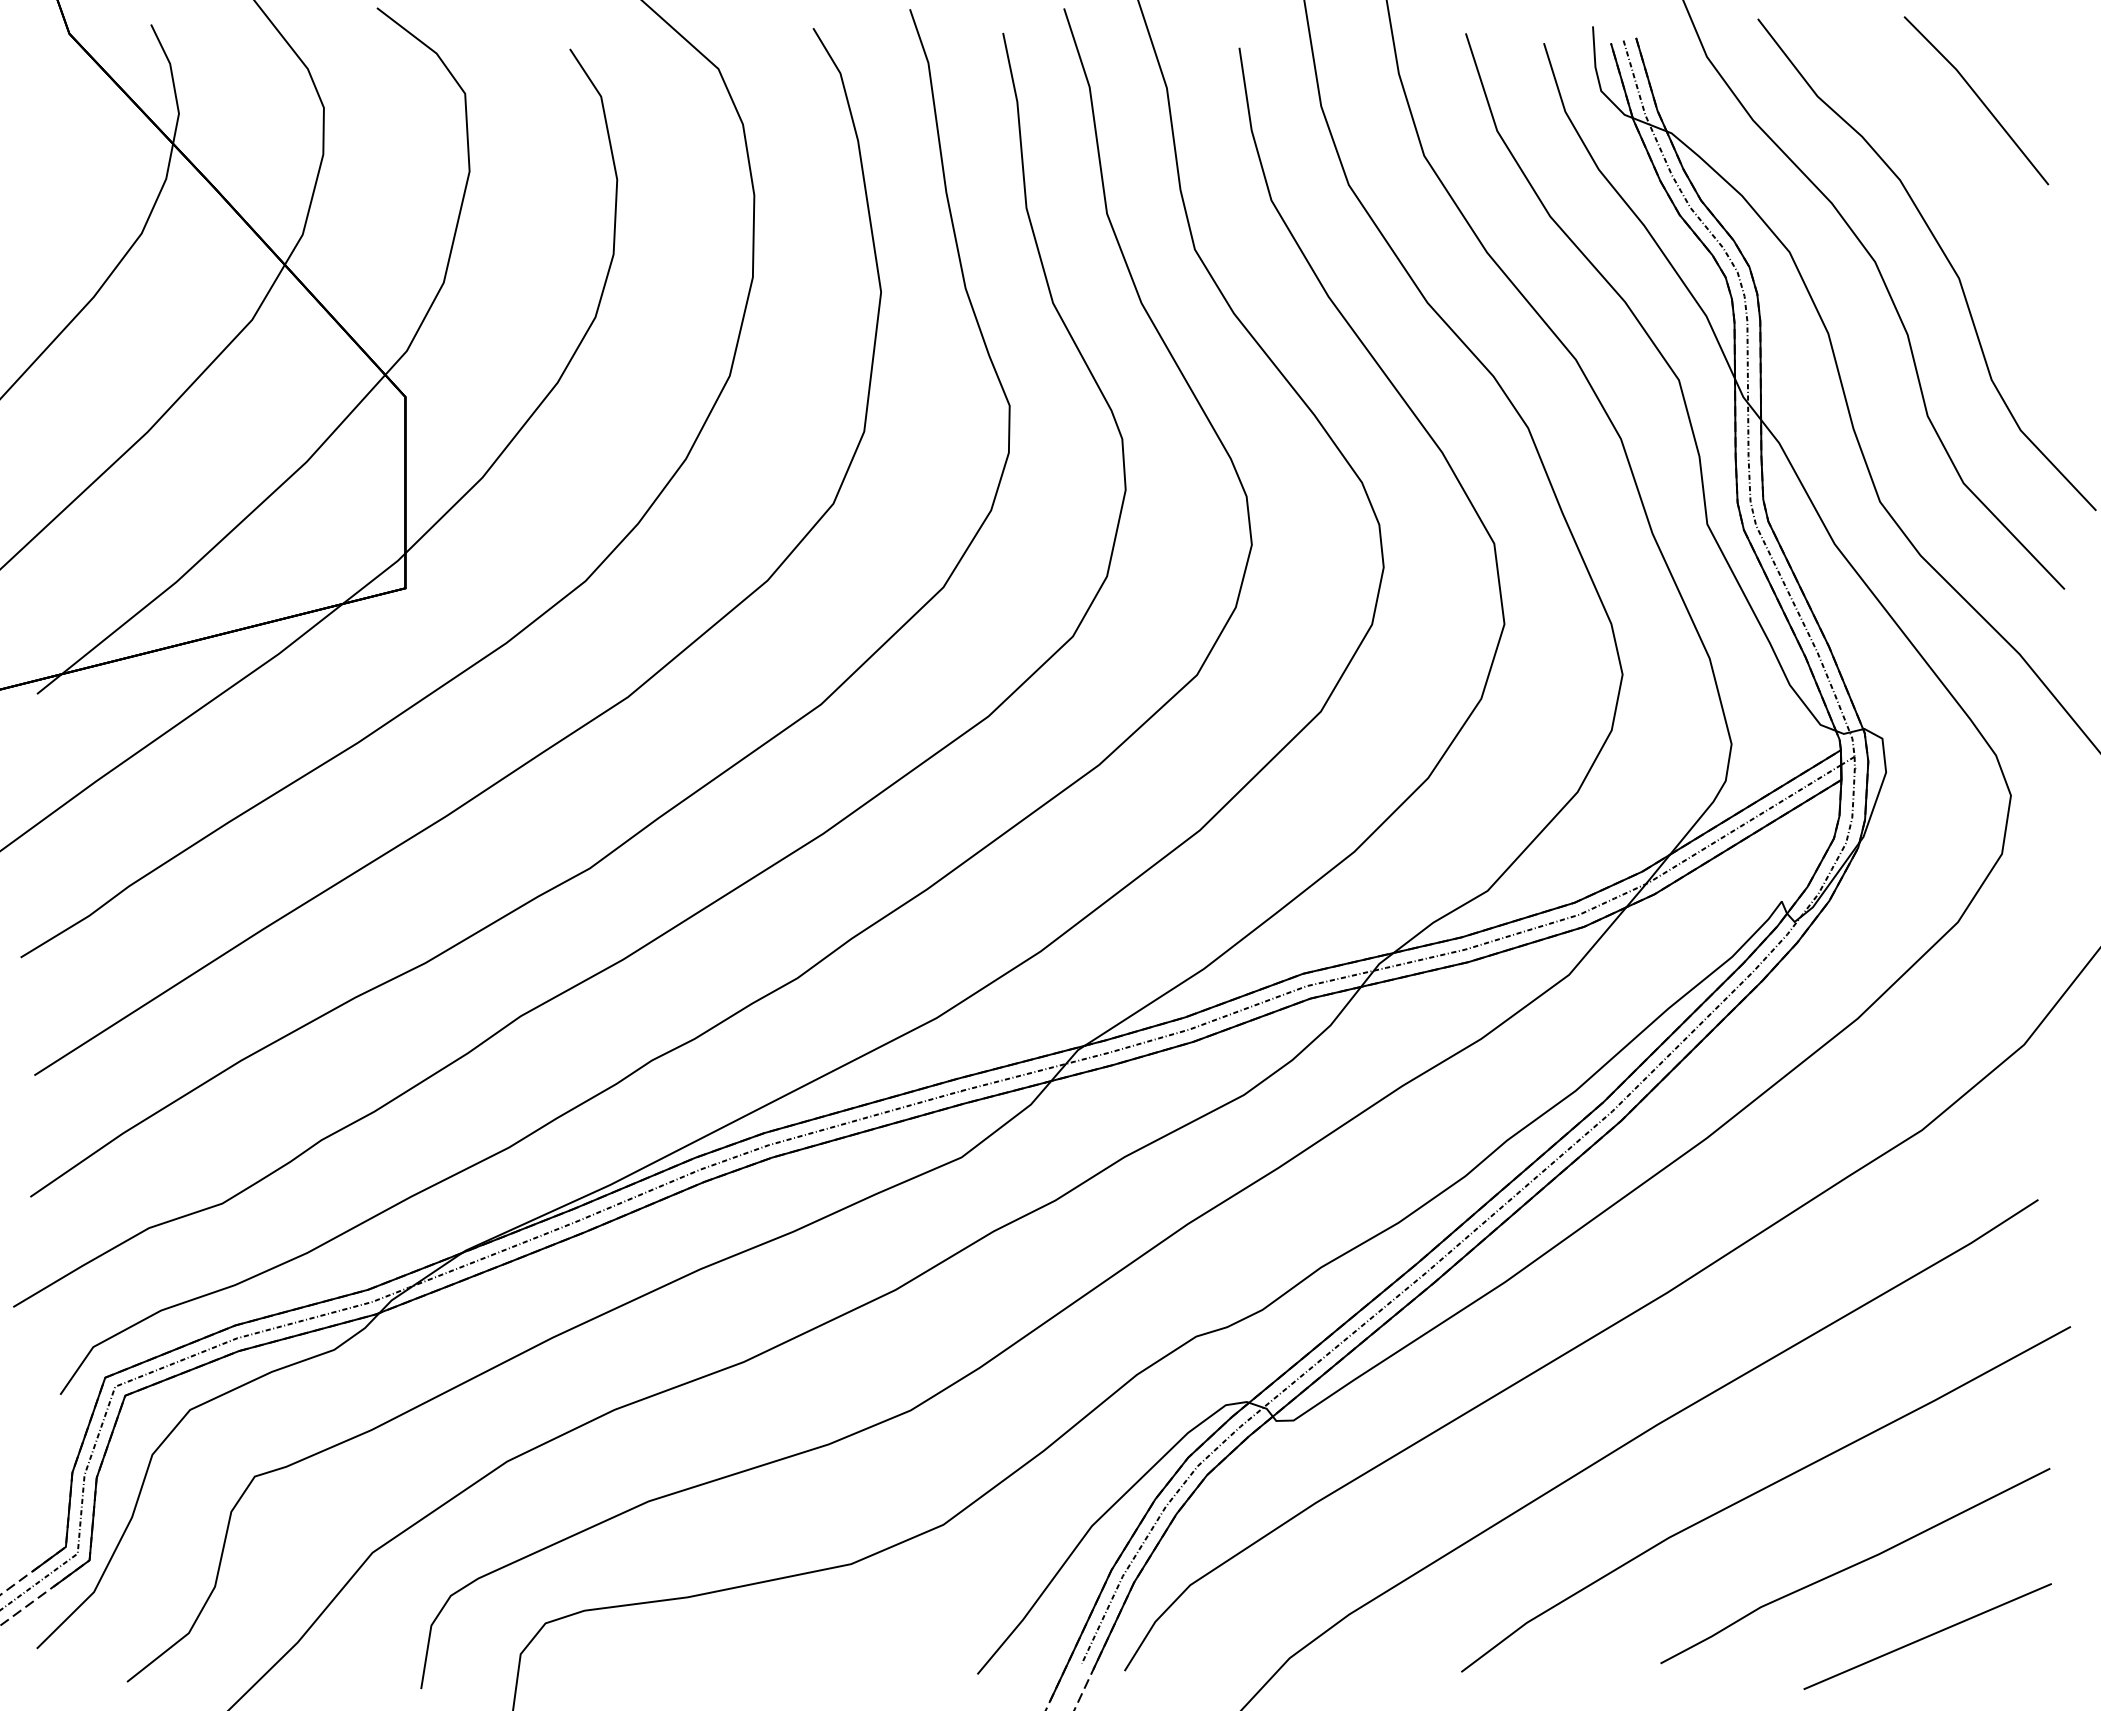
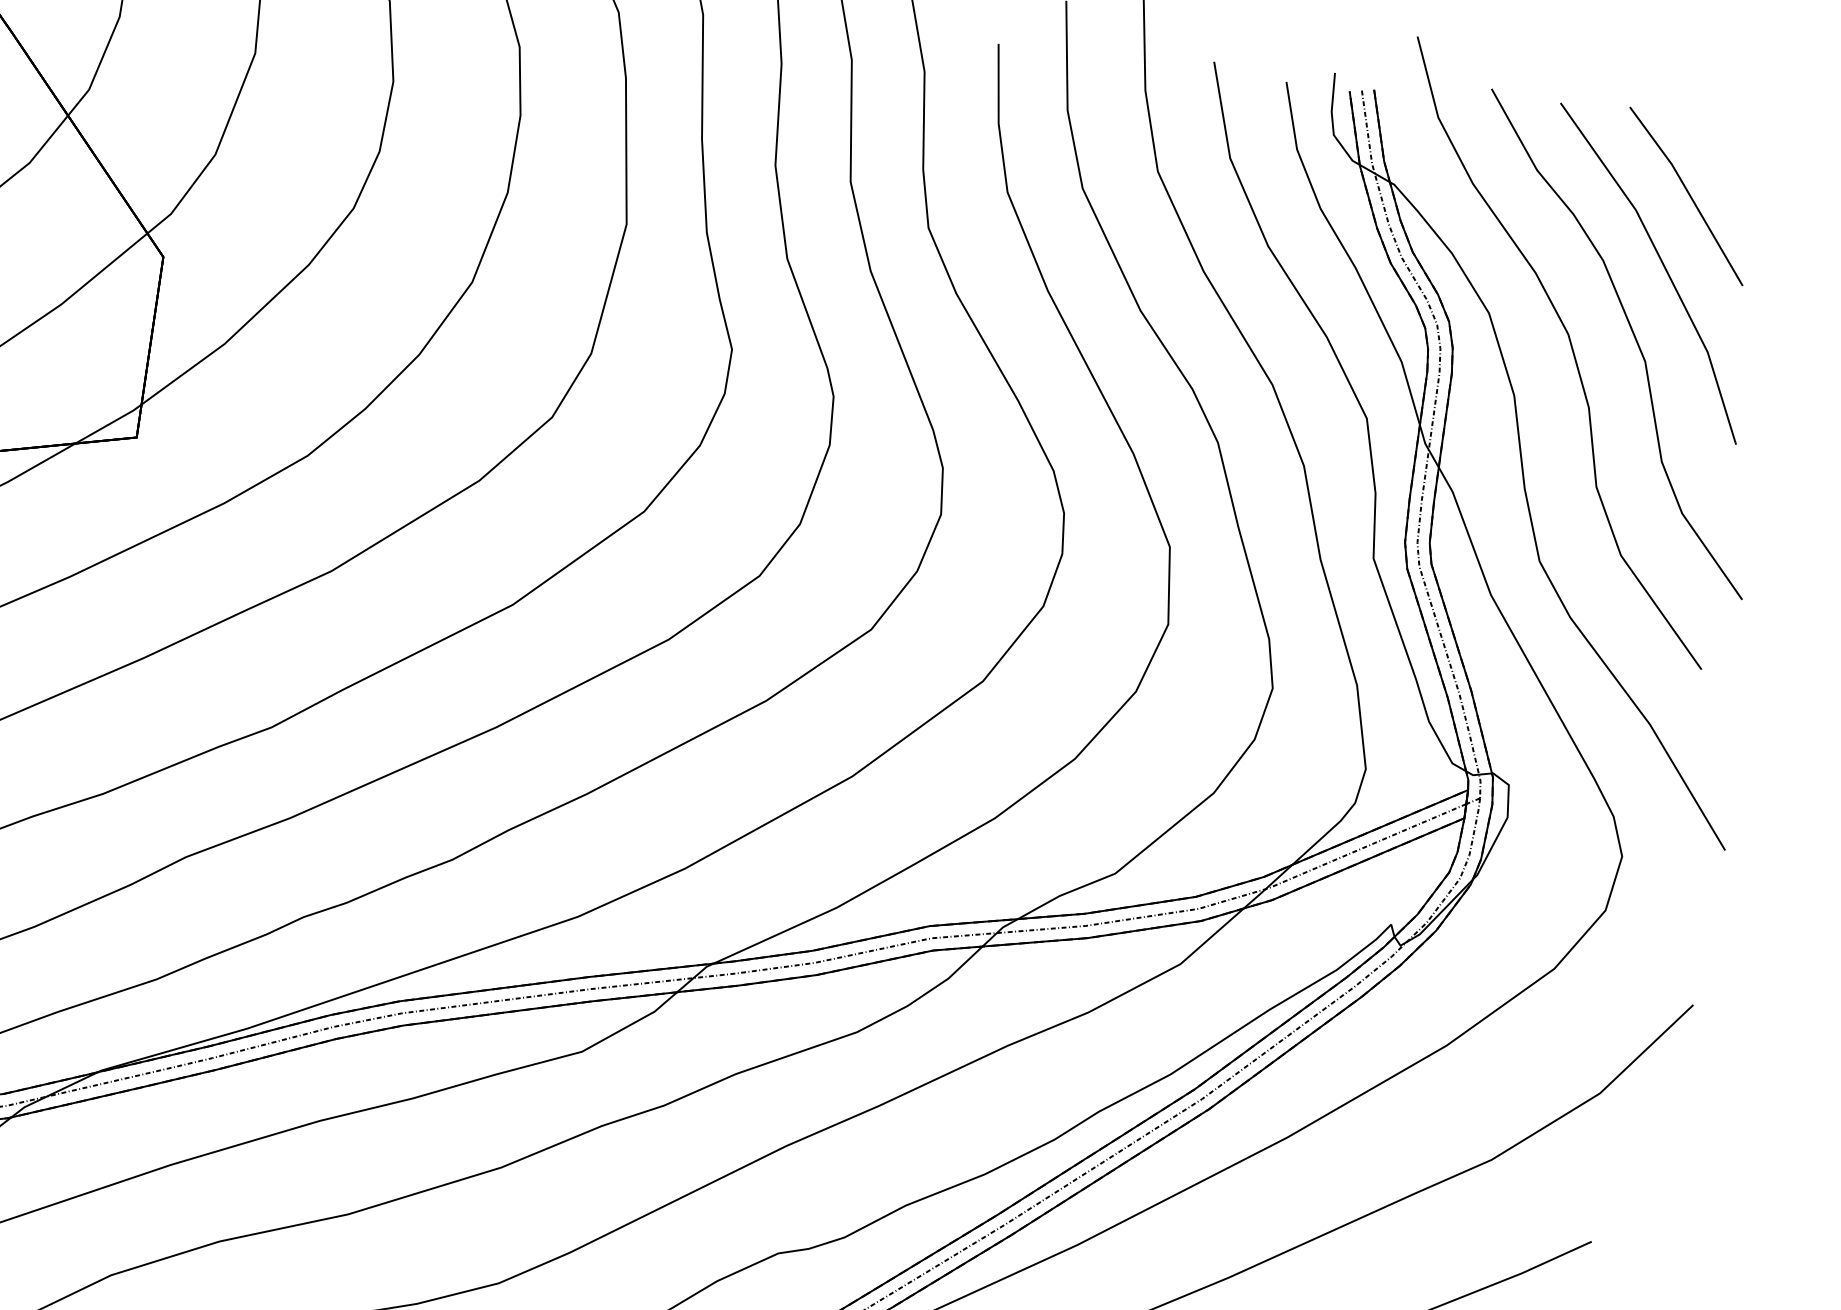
line: (1963, 177) -> (1663, 267), added

